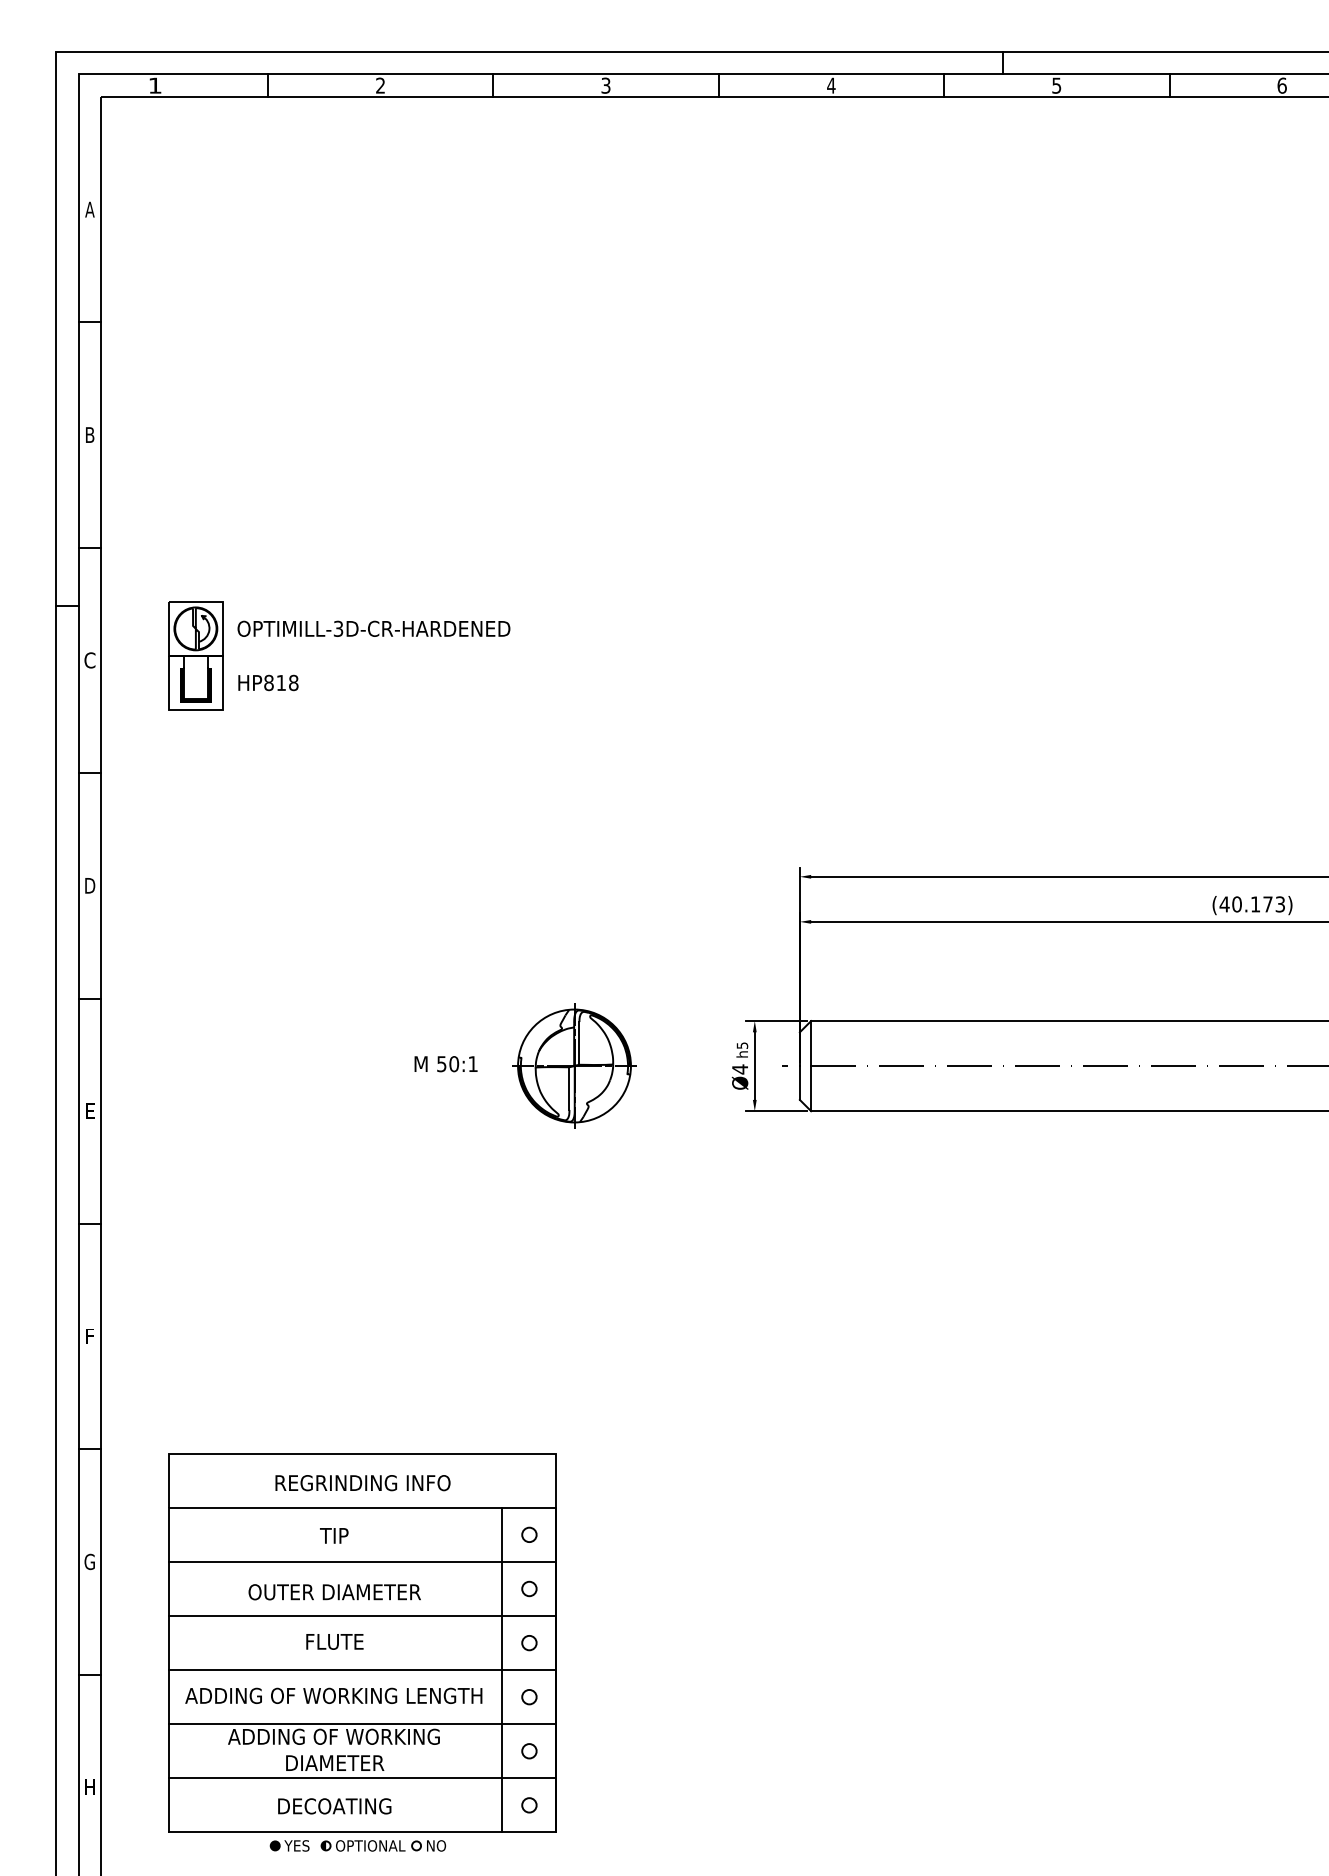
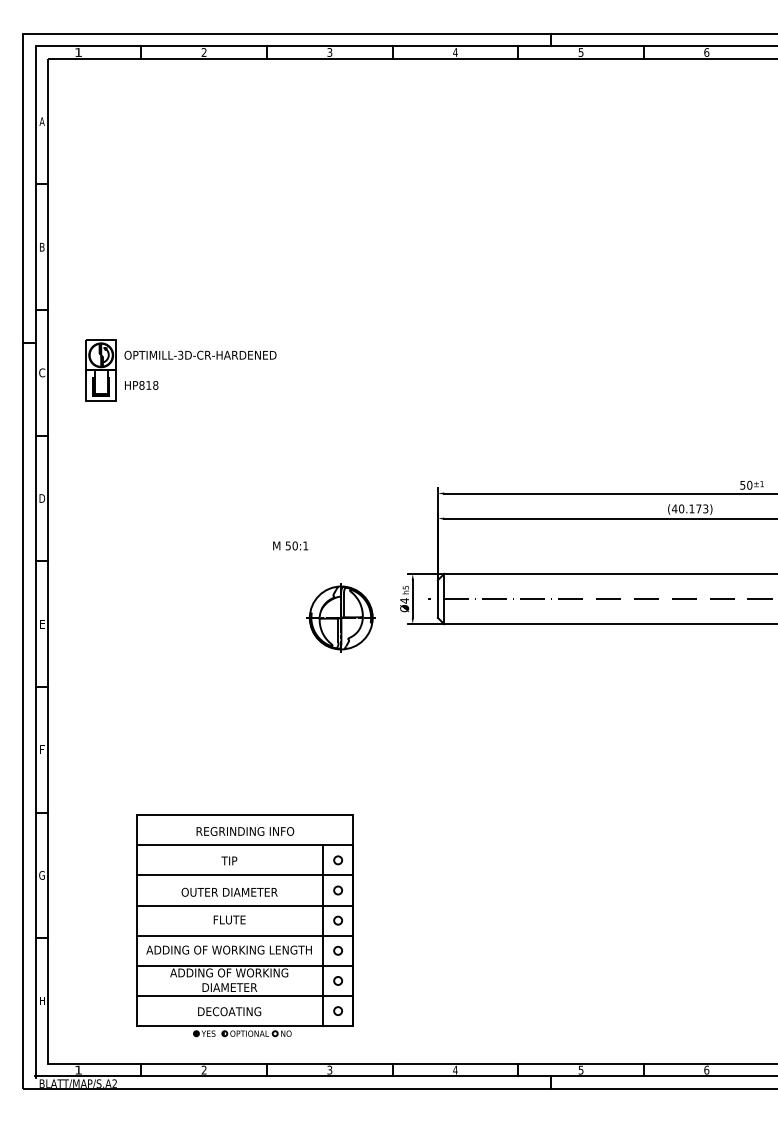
text: (445, 1063) -> (290, 545), moved
part: (573, 1065) -> (340, 617), moved
part: (361, 1651) -> (244, 925), moved

